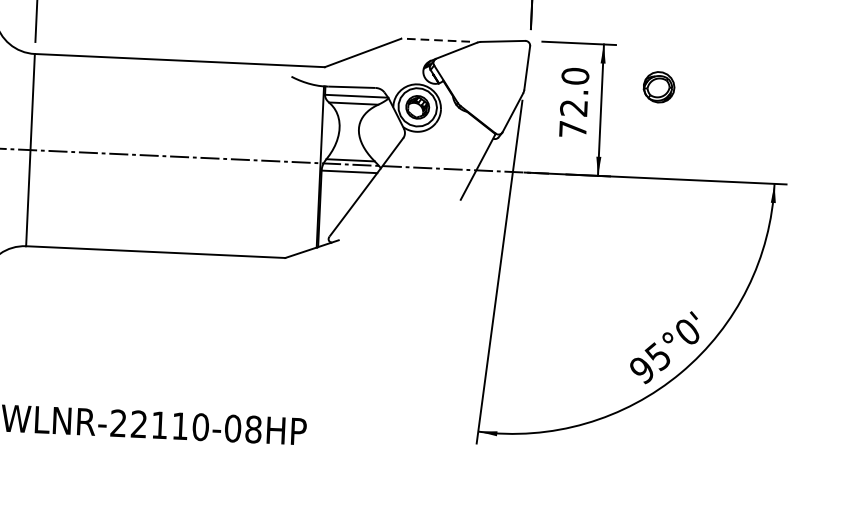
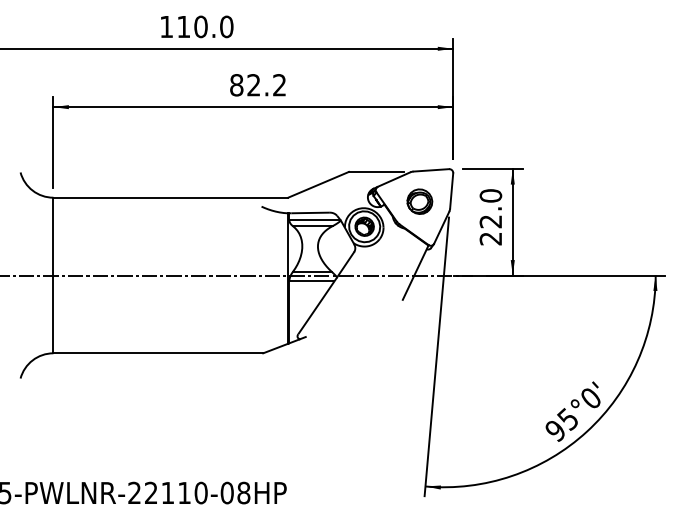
line: (435, 39) -> (376, 171), dashed -> solid
part: (658, 87) -> (419, 201), moved
text: (572, 128) -> (490, 238), 72.0 -> 22.0

